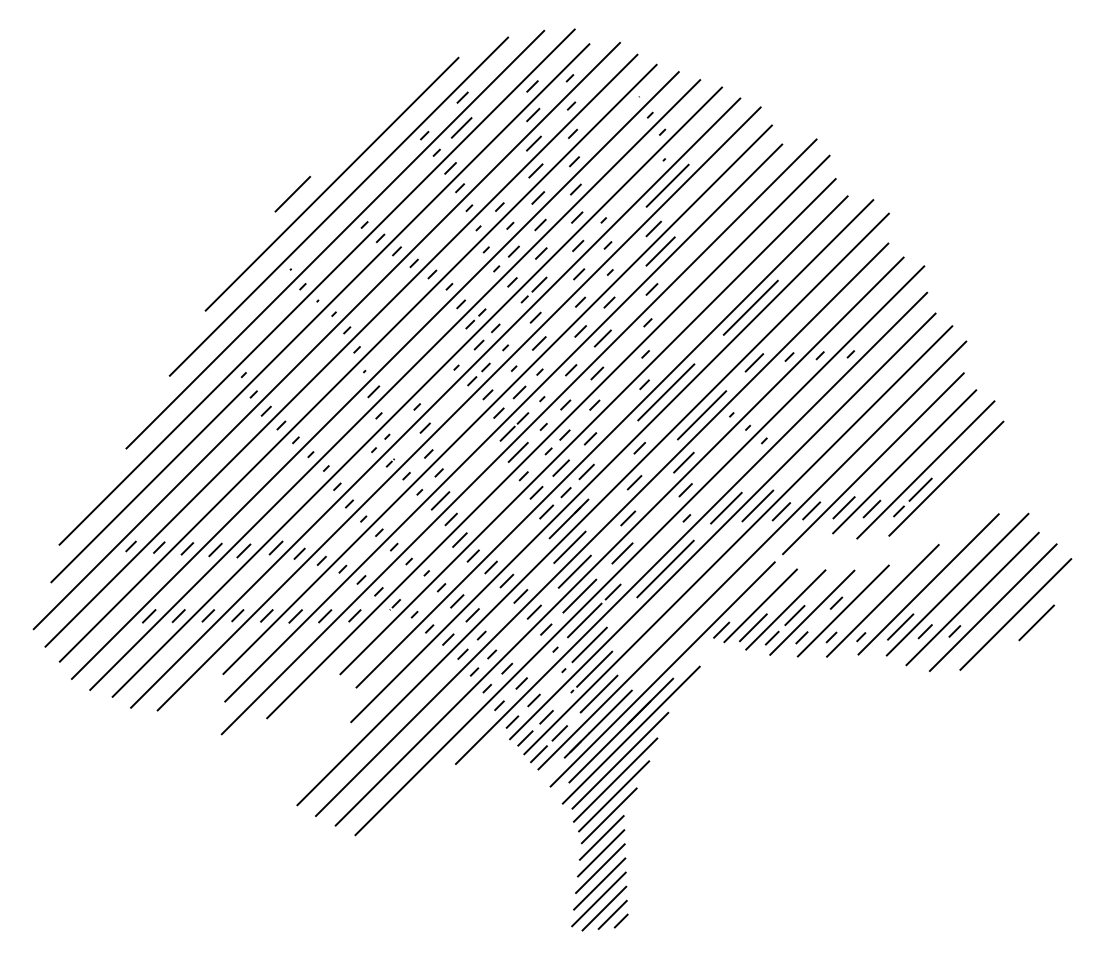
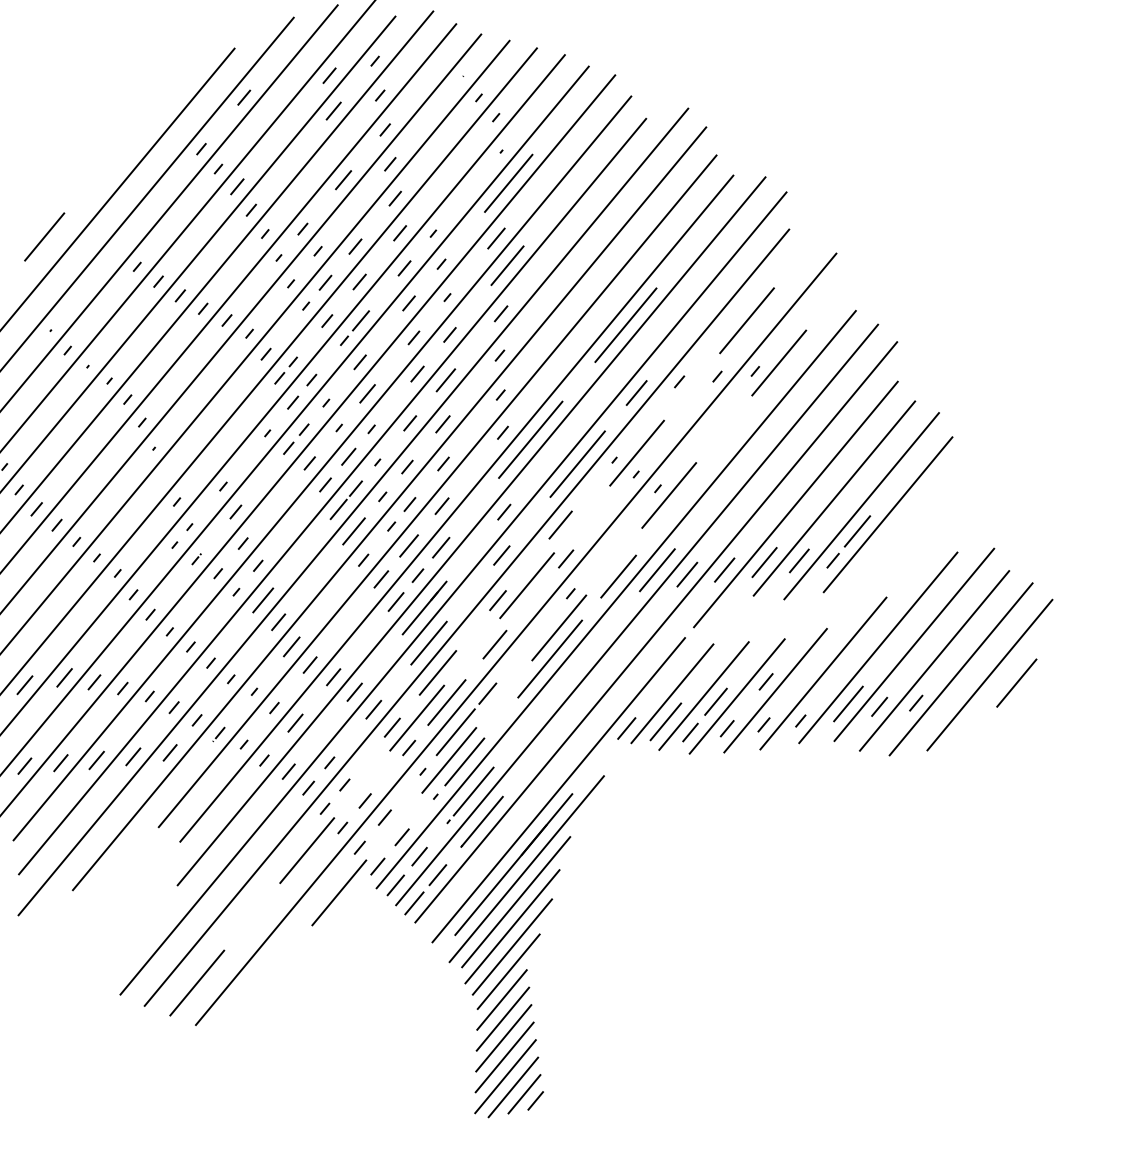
line: (461, 127) -> (246, 134), removed
line: (533, 143) -> (337, 146), removed
line: (538, 197) -> (349, 212), removed
line: (373, 391) -> (167, 472), removed
line: (691, 528) -> (577, 605), solid -> dashed
line: (619, 541) -> (489, 630), solid -> dashed
line: (472, 615) -> (316, 738), removed
line: (597, 723) -> (483, 858), removed

